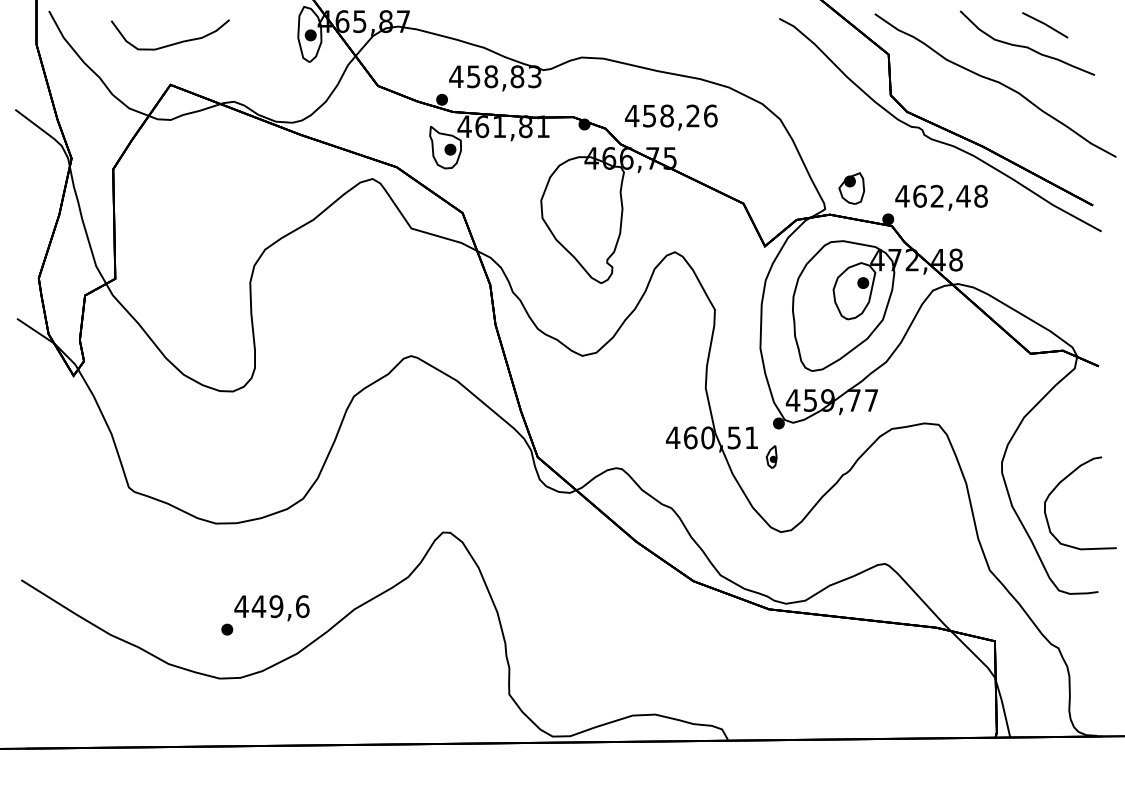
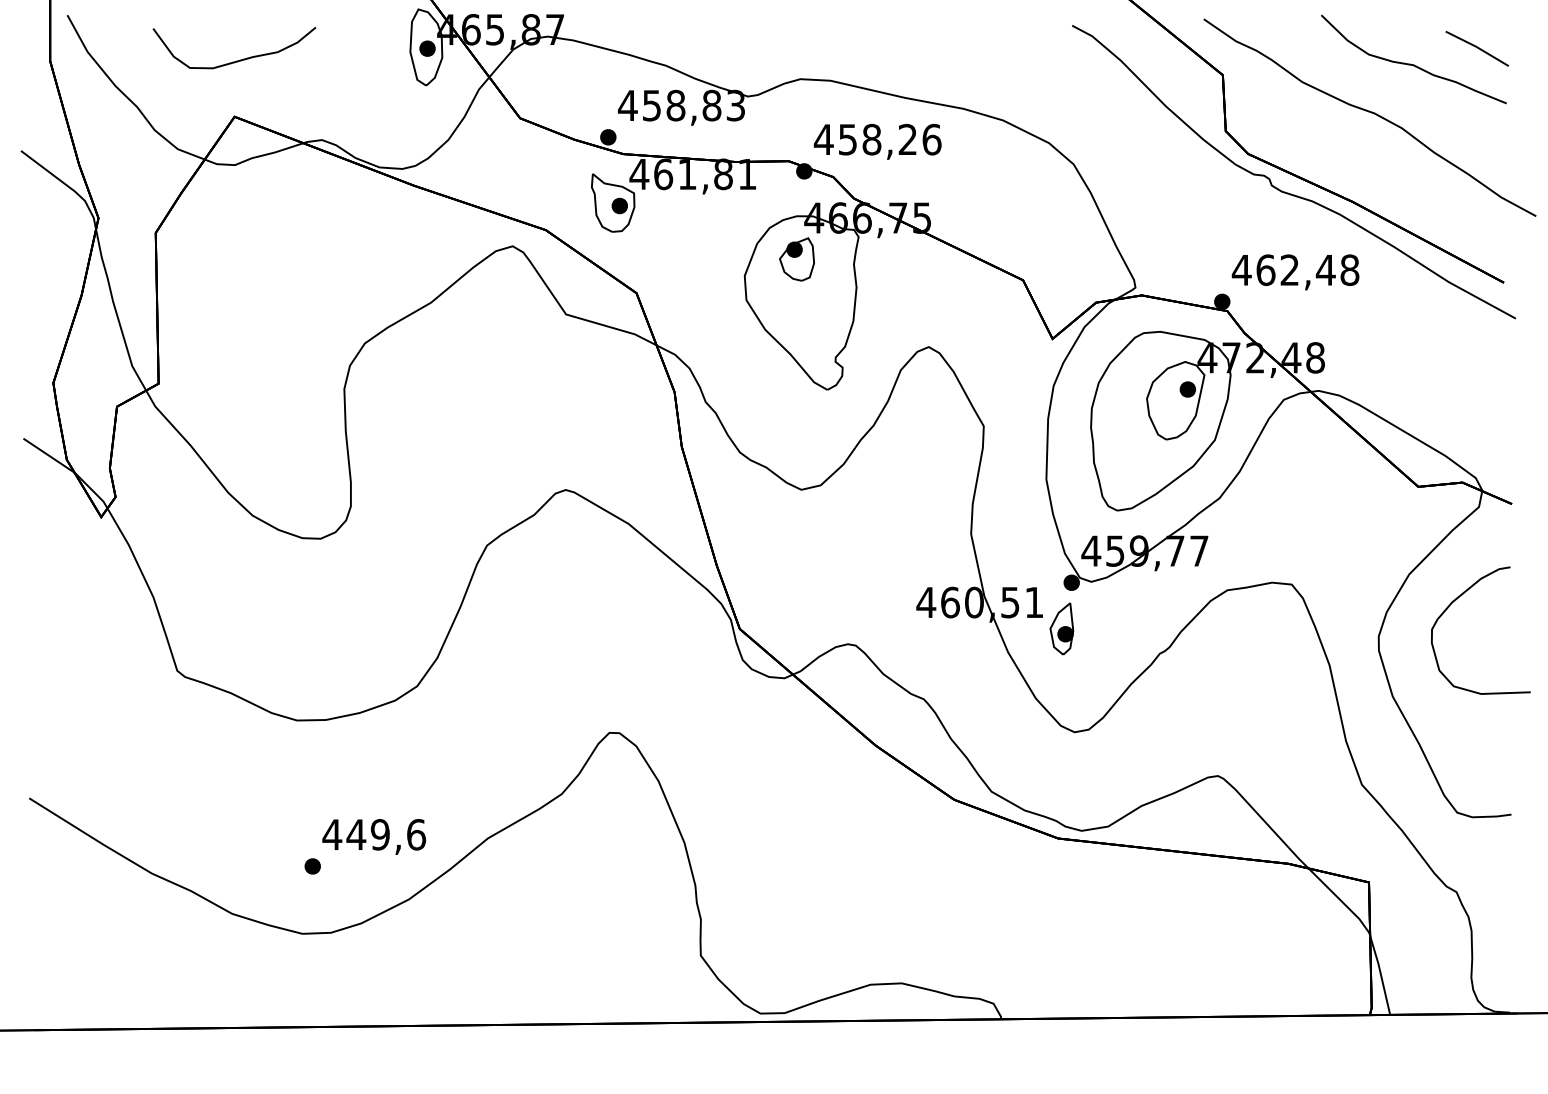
line: (1044, 24) -> (1476, 47), moved
text: (671, 117) -> (877, 141), moved
part: (851, 188) -> (796, 259), moved
part: (771, 456) -> (1061, 628), size x1.67
curve: (1062, 481) -> (1456, 600), moved

